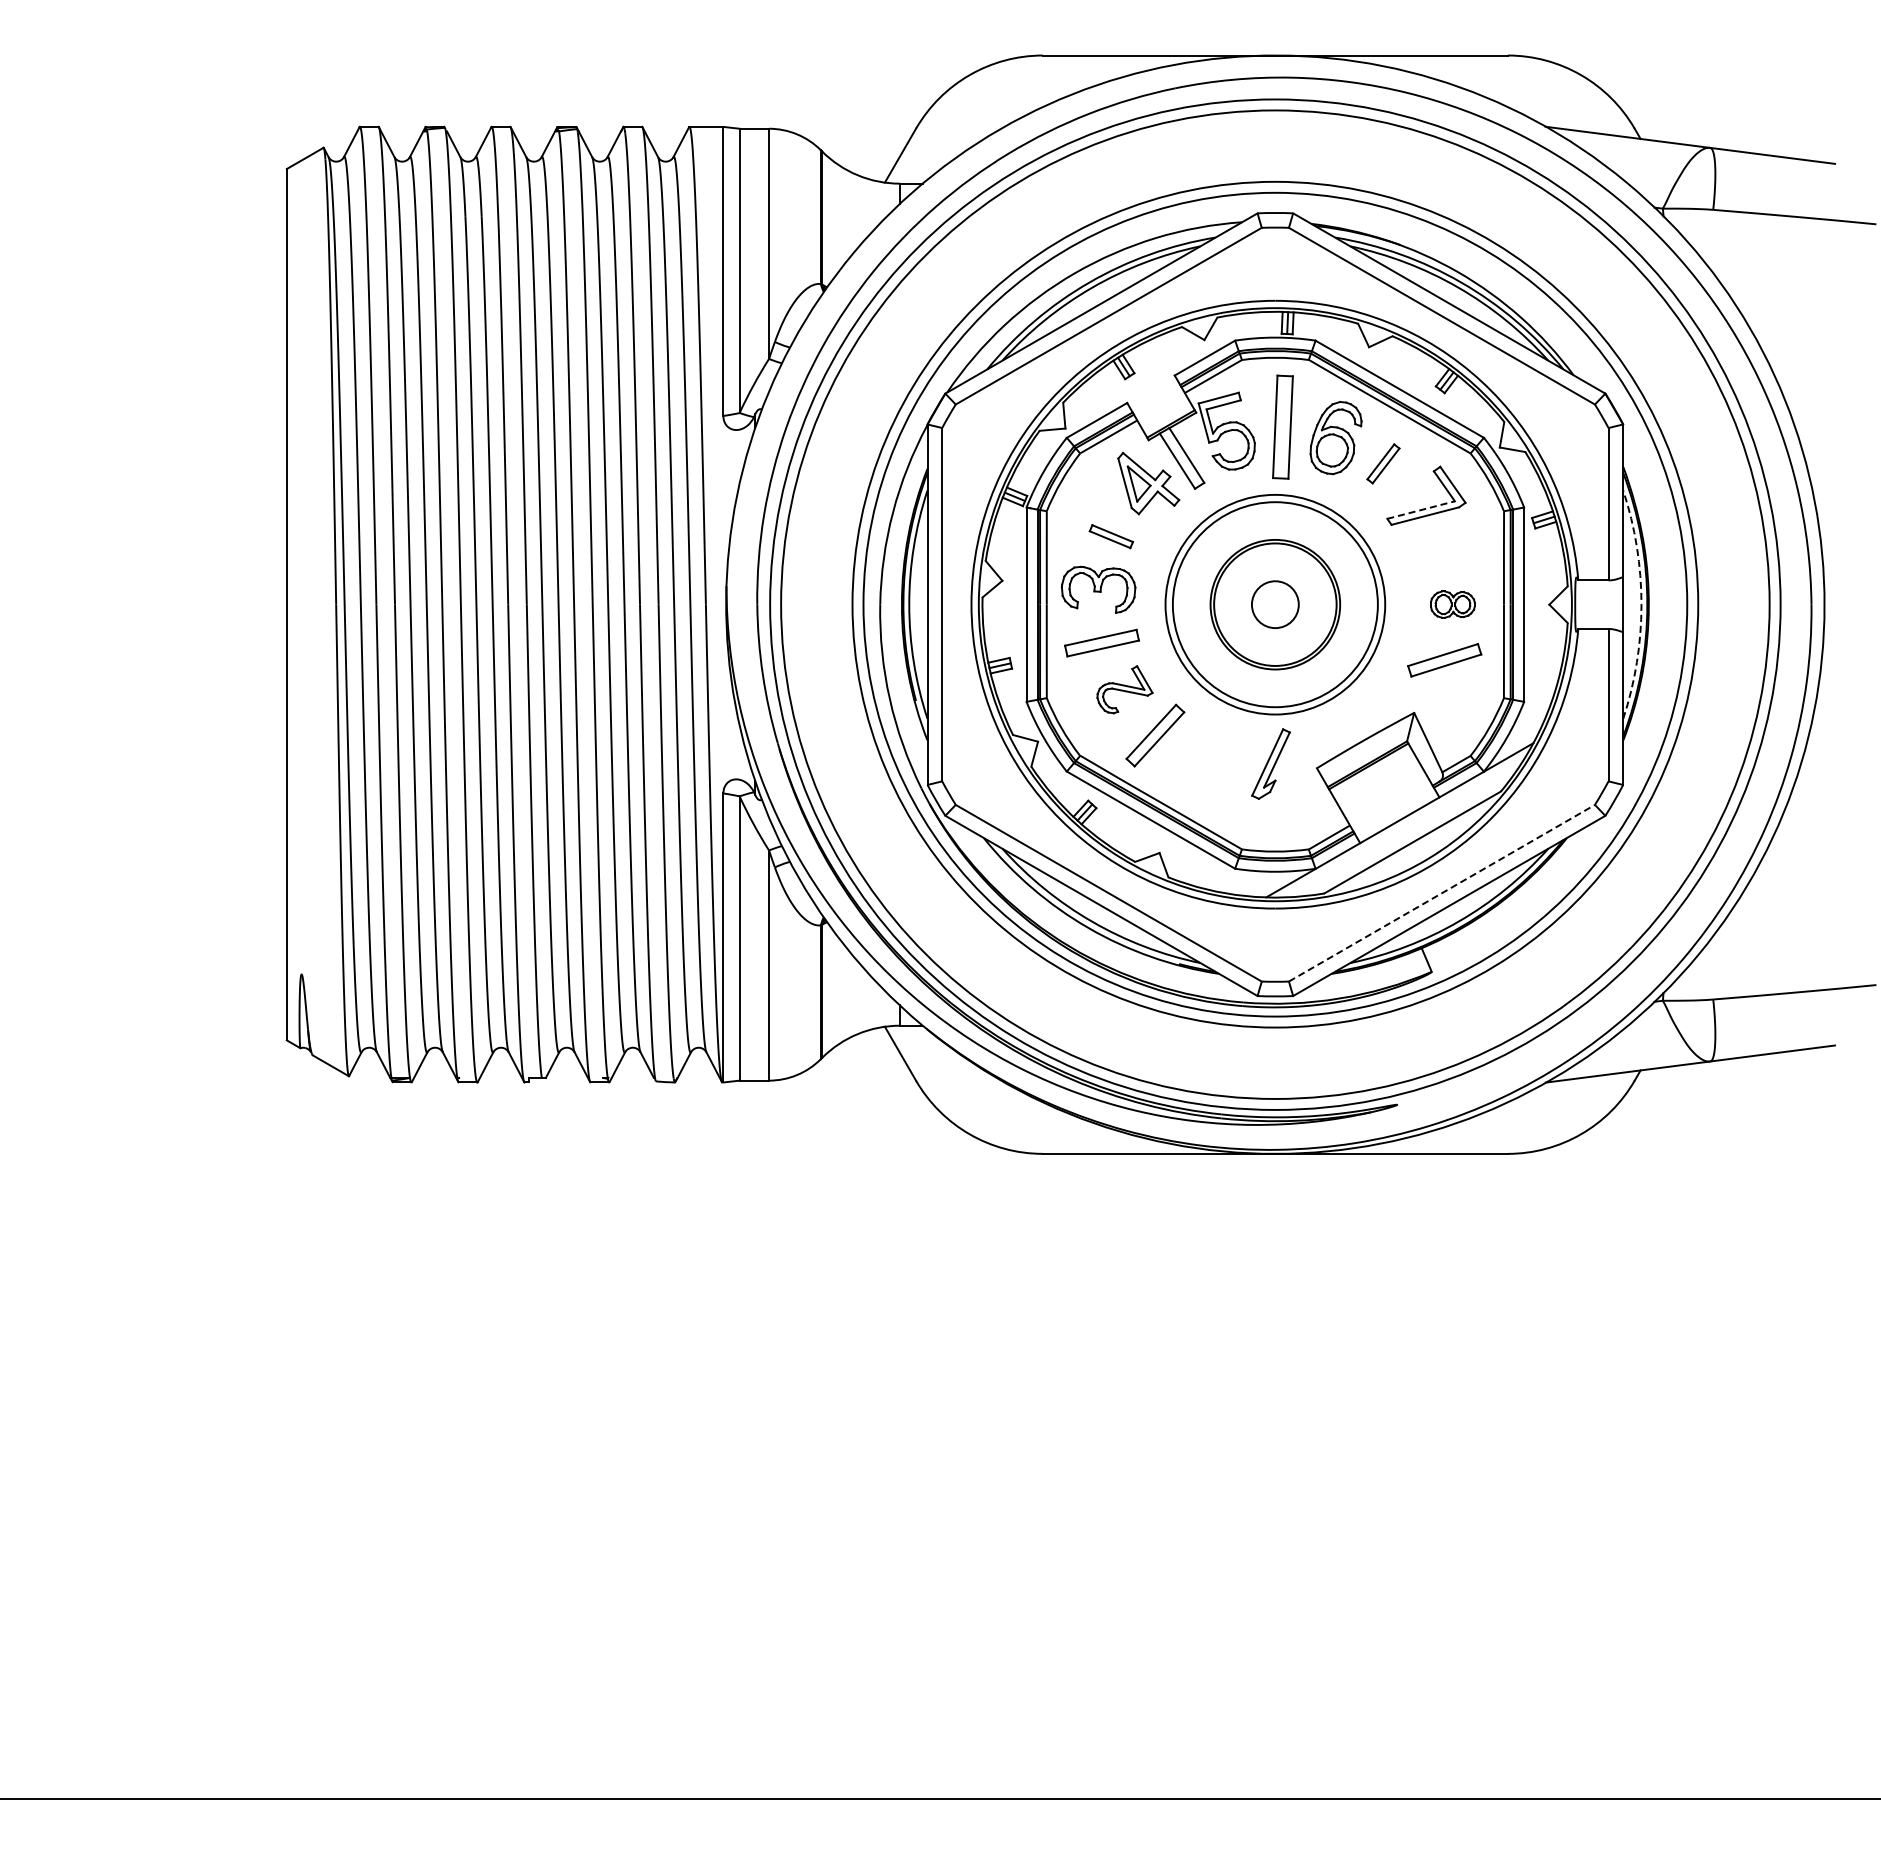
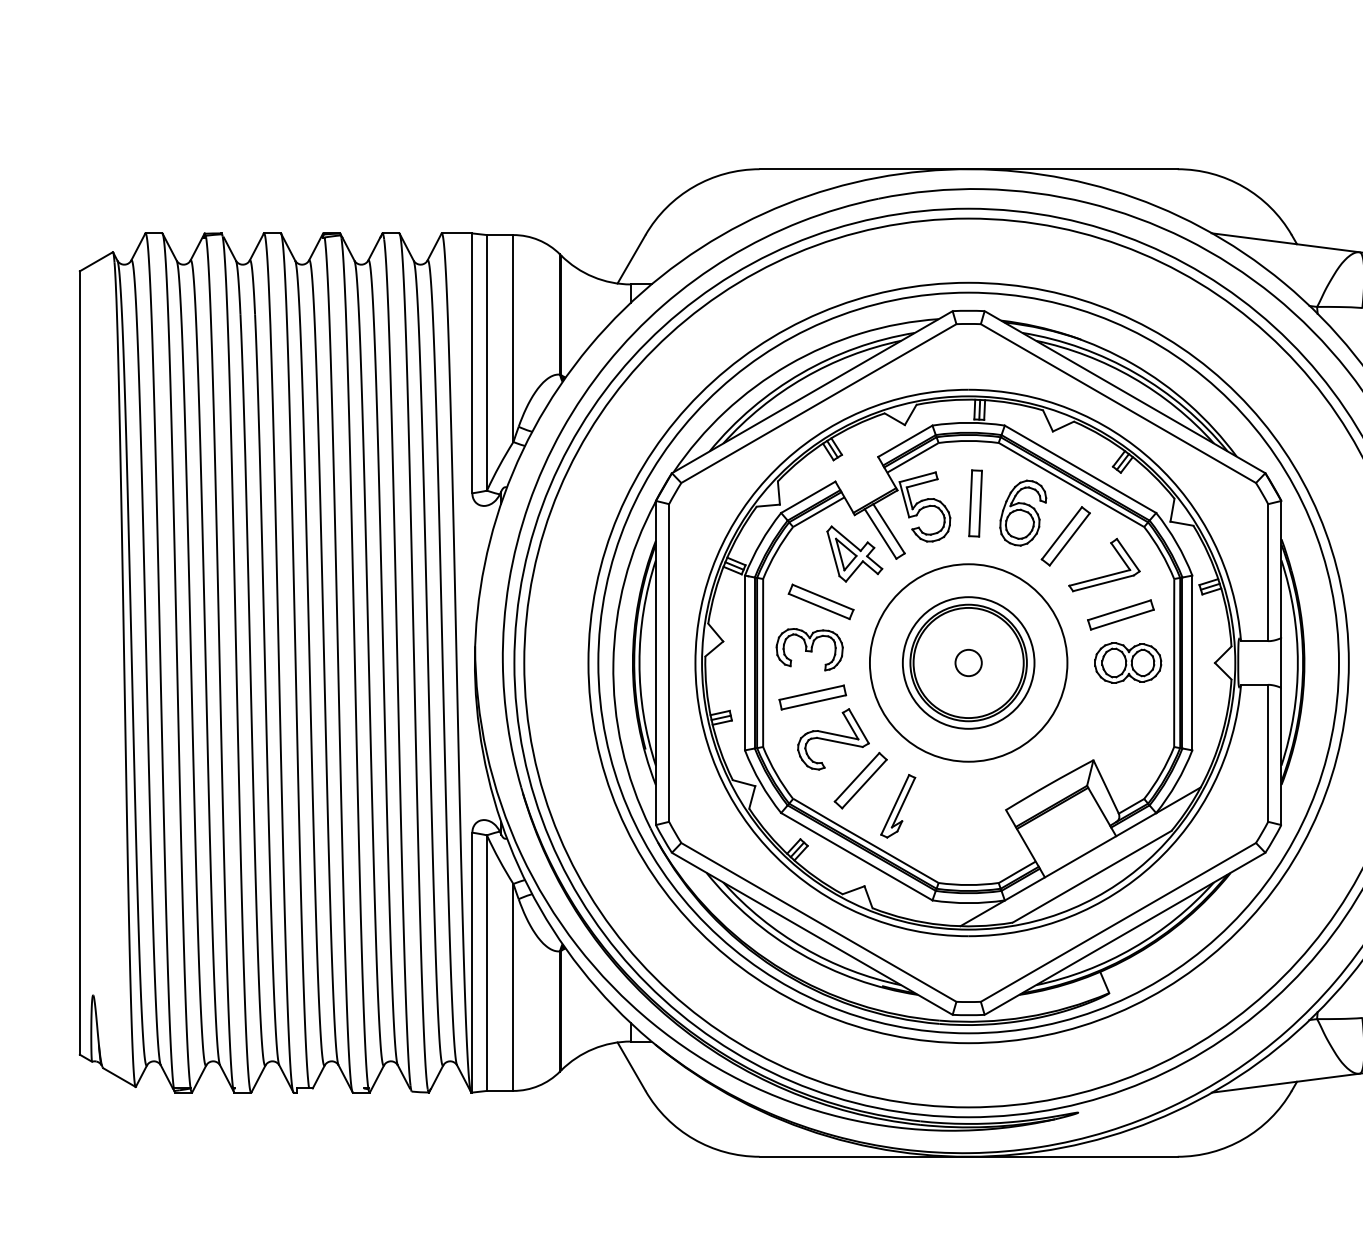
part: (1283, 427) -> (975, 503), size x0.71
part: (1383, 463) -> (1065, 536), size x1.67
line: (1421, 510) -> (1100, 578), dashed -> solid
part: (1111, 536) -> (821, 601), size x1.67
circle: (1275, 604) -> (968, 662), size x0.62
circle: (1275, 604) -> (968, 662), size x0.71
part: (1452, 604) -> (1127, 662), size x1.67
arc: (1641, 604) -> (1297, 662), dashed -> solid
part: (1444, 660) -> (1120, 615), moved
part: (1124, 689) -> (833, 739), size x1.43
part: (1270, 763) -> (897, 805), moved
line: (1441, 893) -> (1118, 922), dashed -> solid

